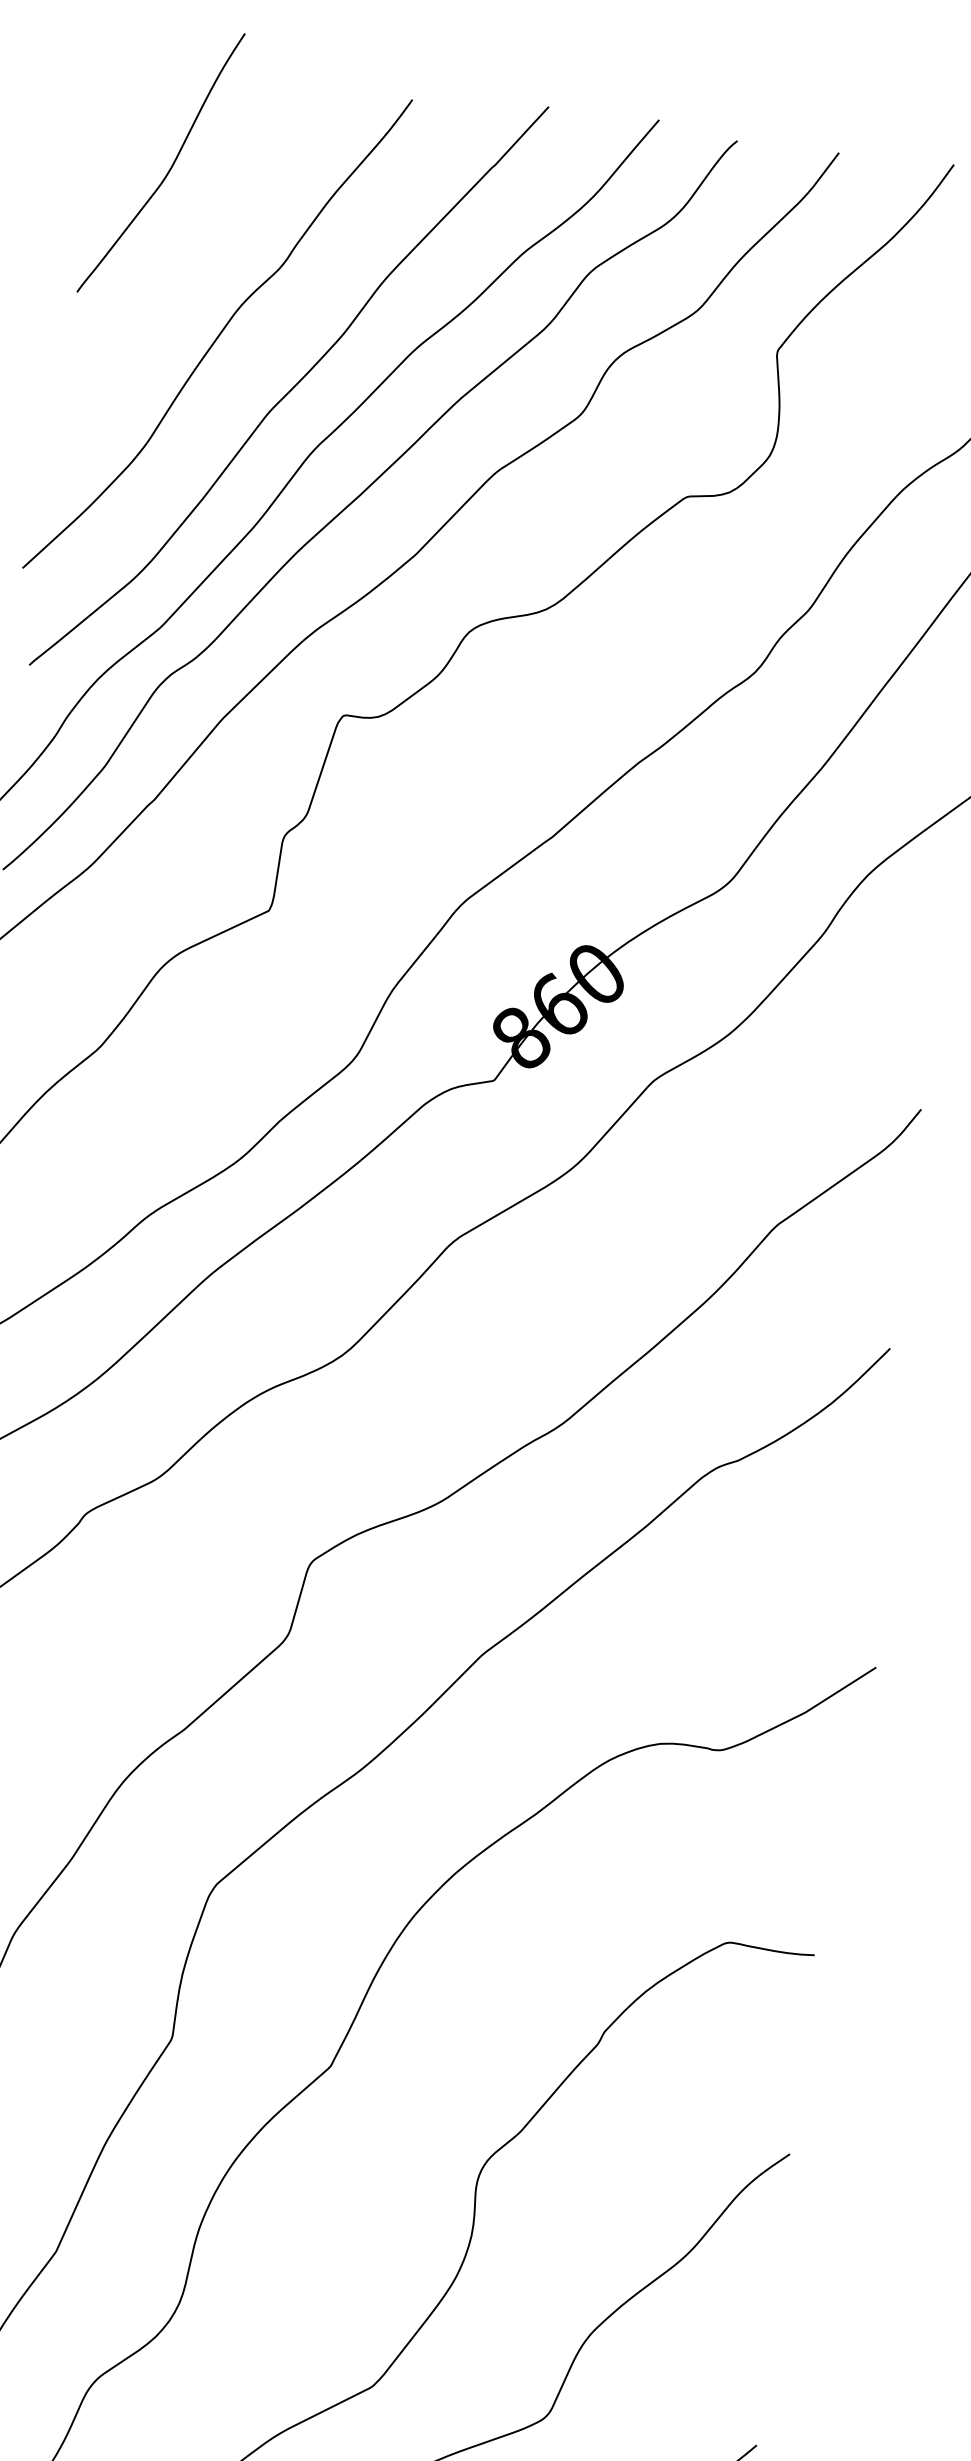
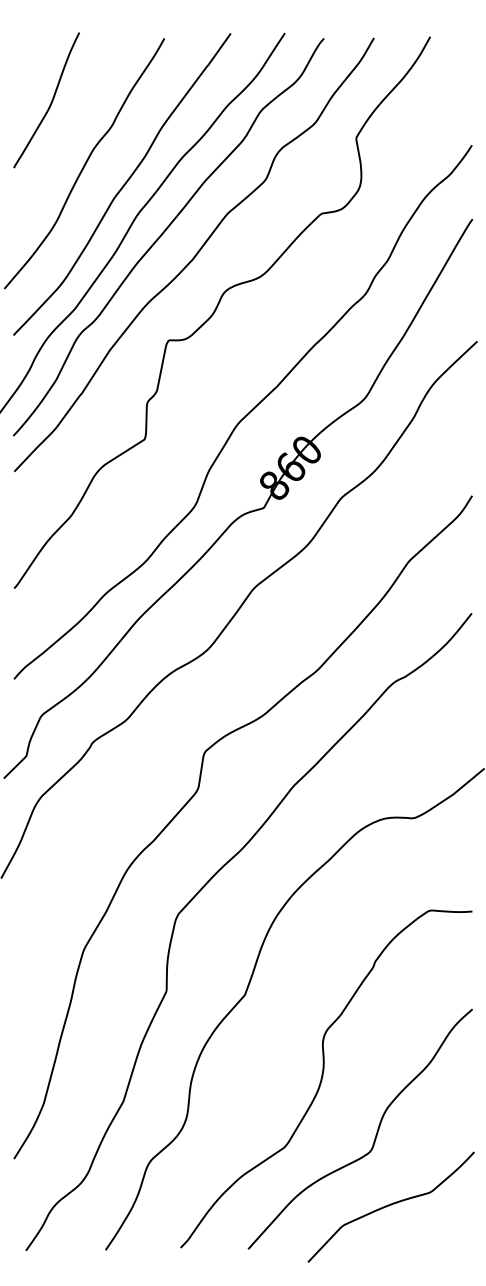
curve: (168, 168) -> (50, 102), moved

